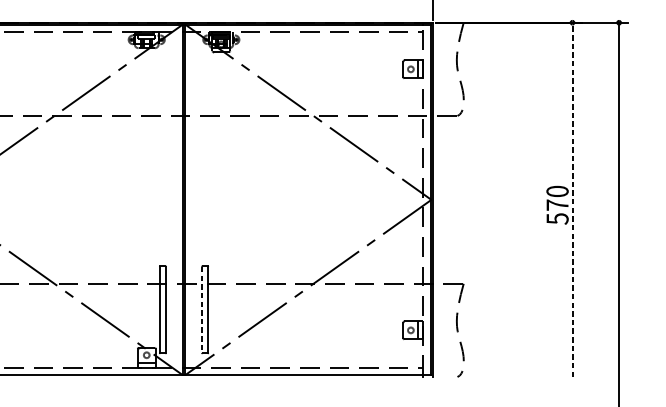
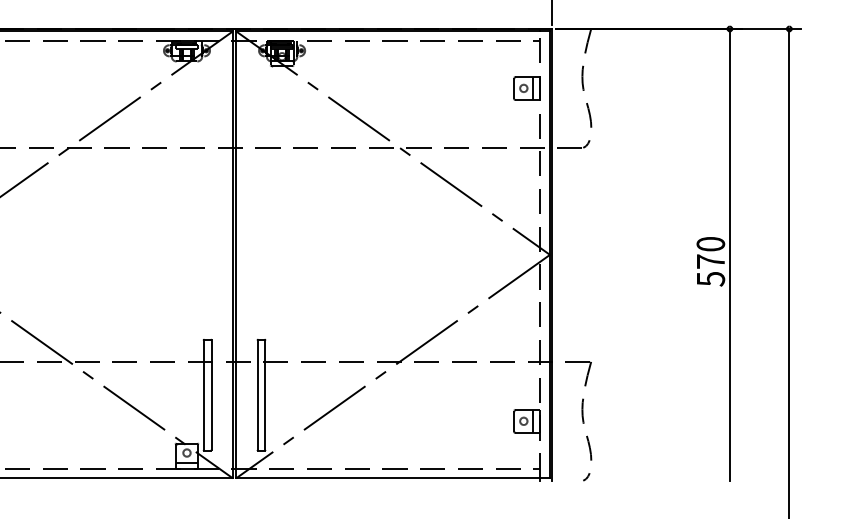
line: (572, 199) -> (729, 254), dashed -> solid
line: (202, 310) -> (257, 395), dashed -> solid

